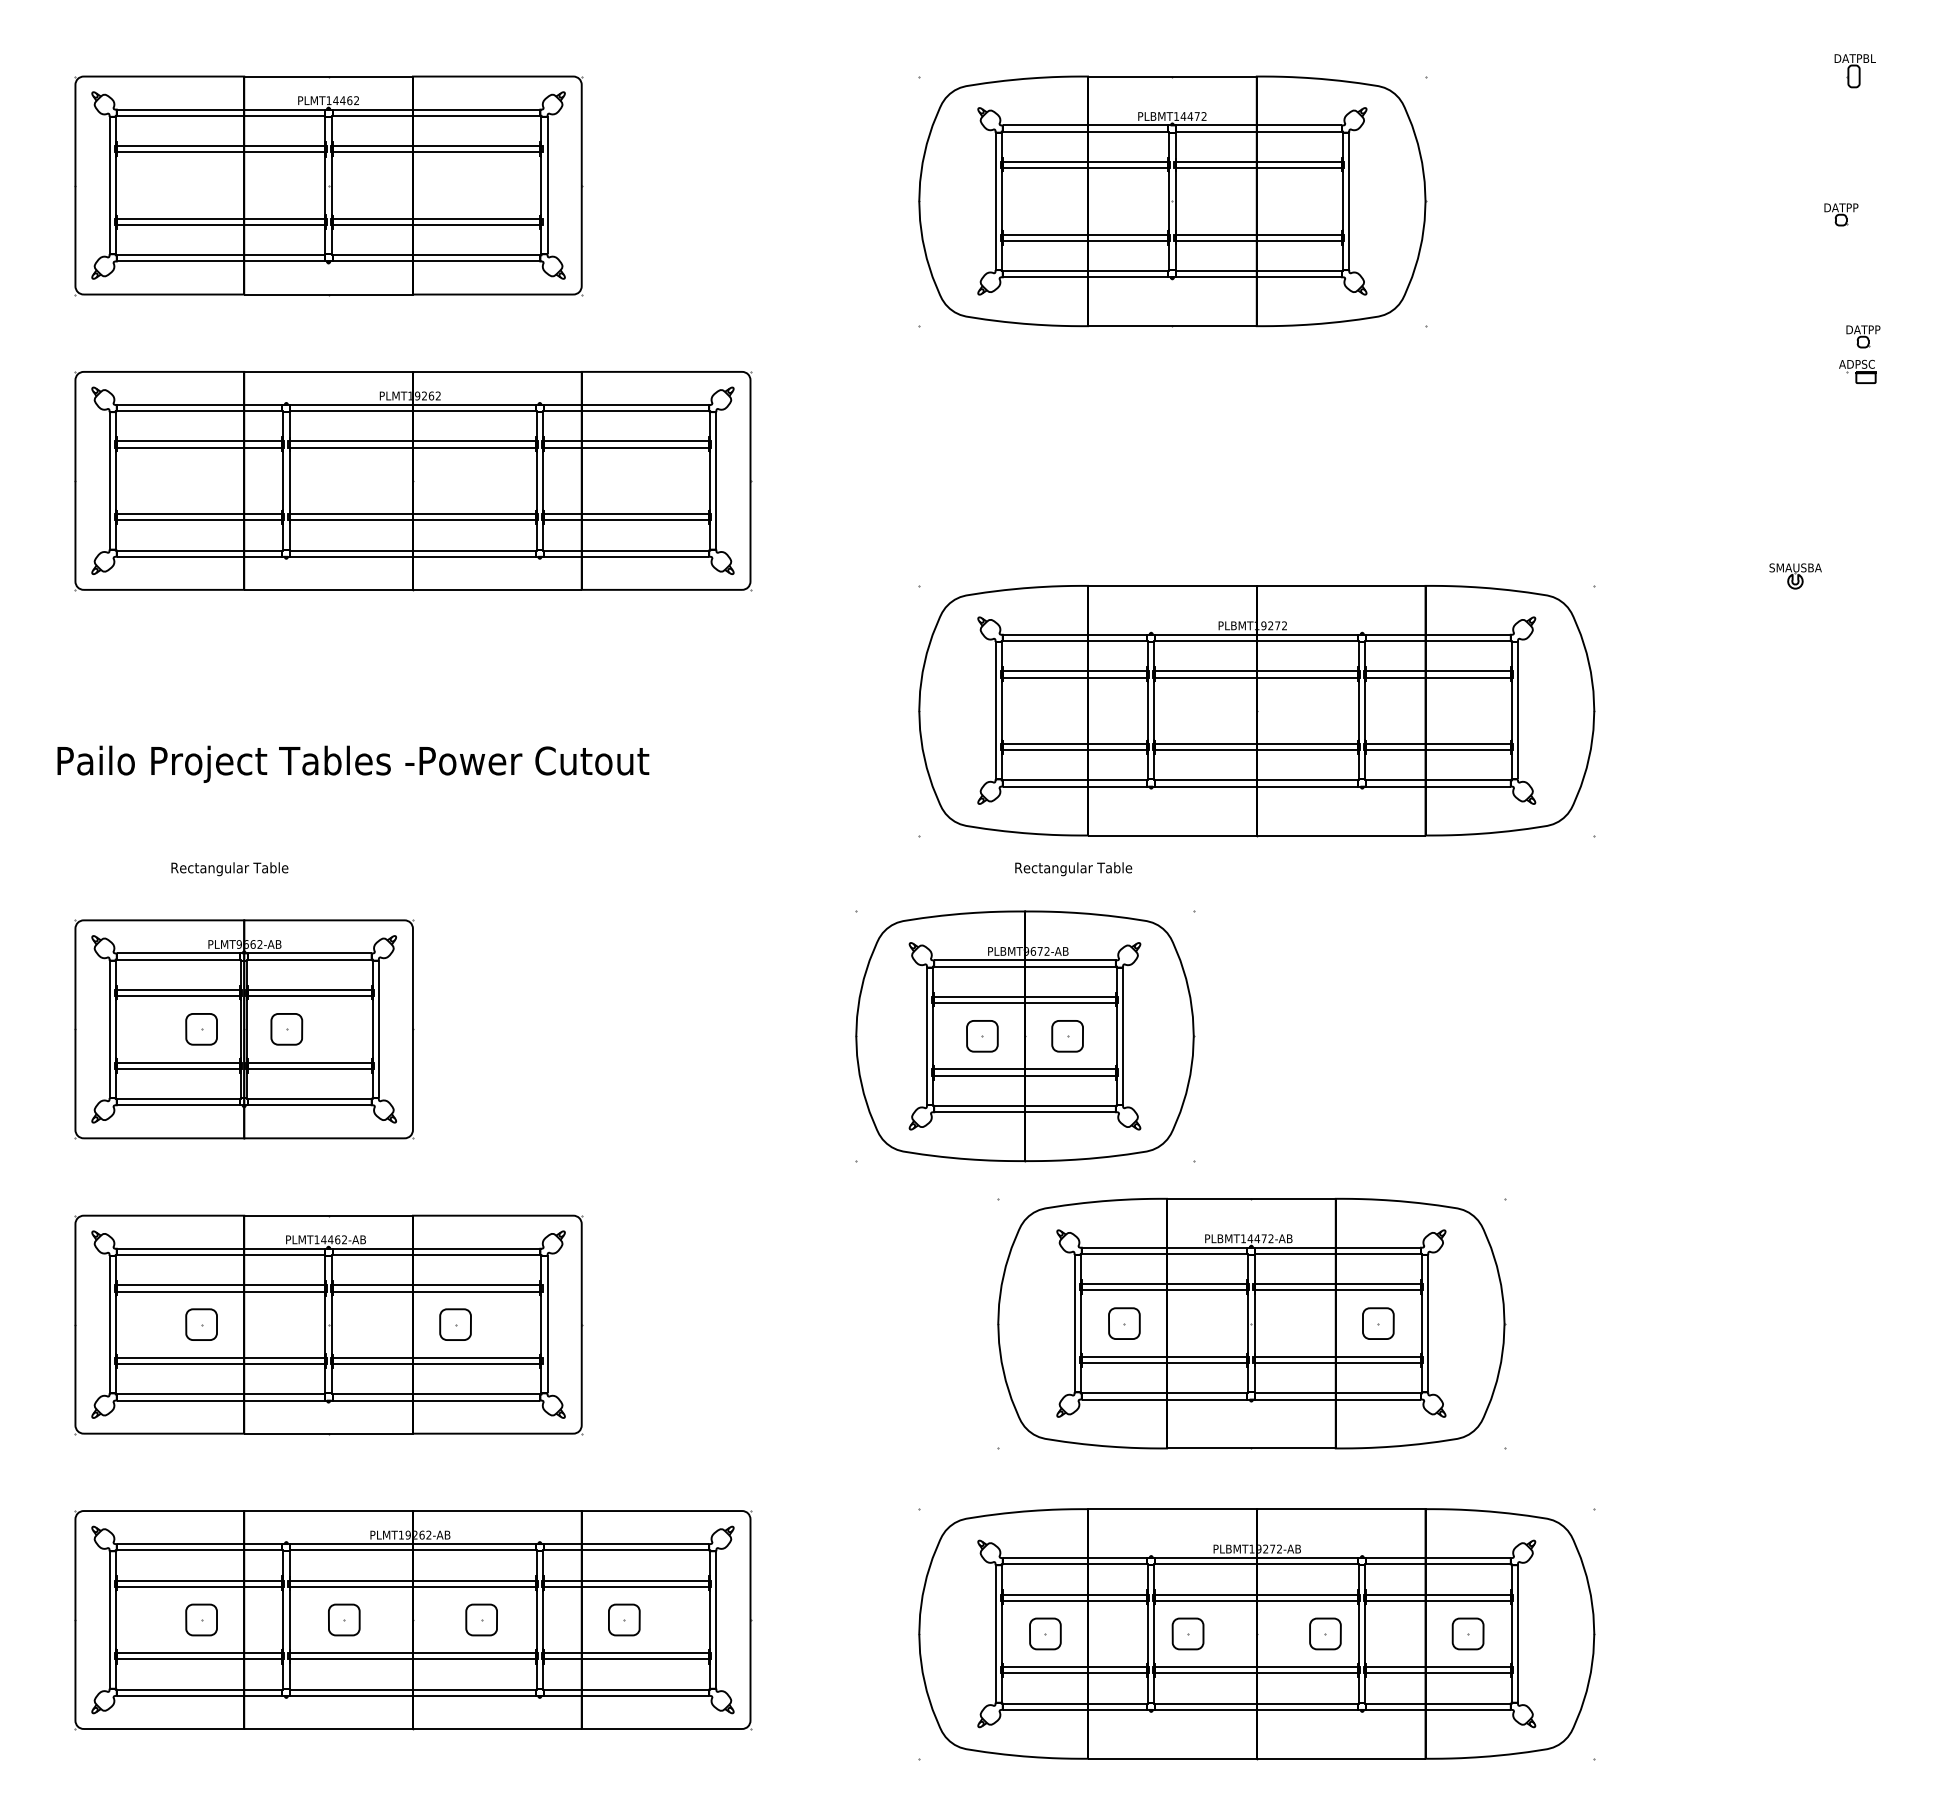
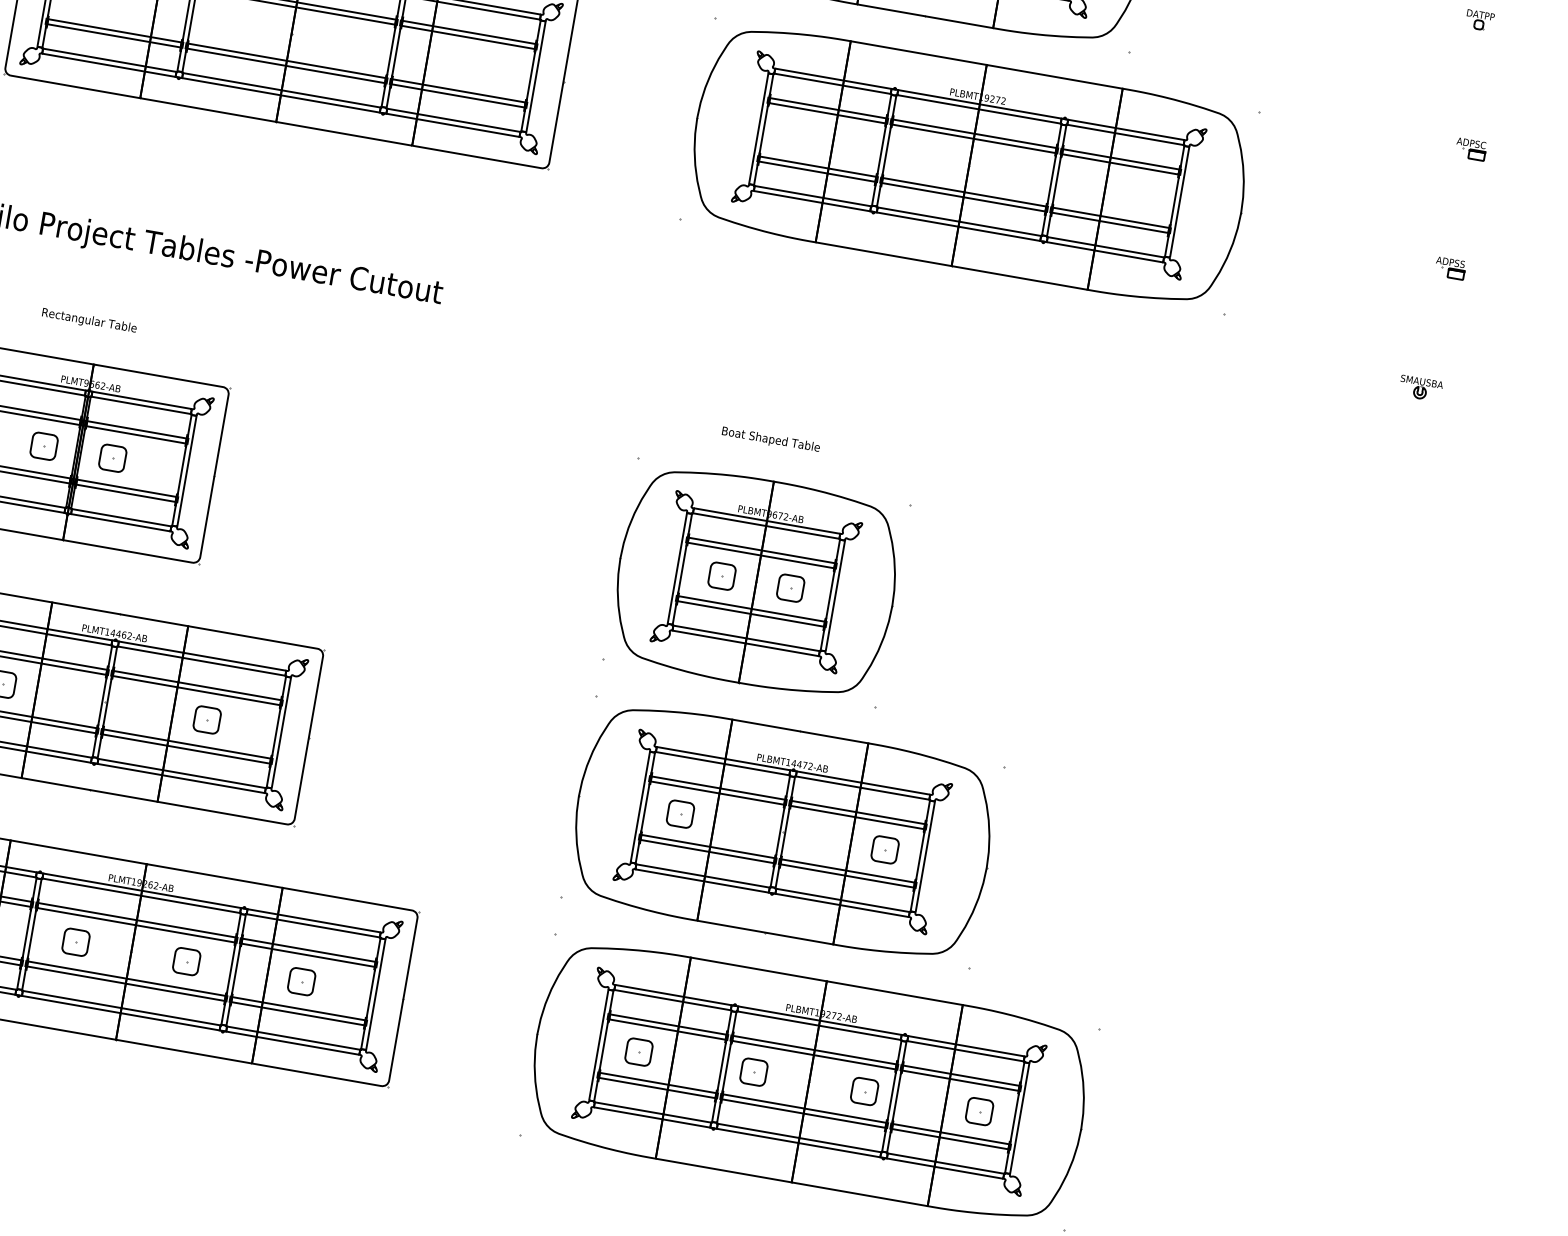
part: (1863, 336) -> (1480, 121), removed
part: (1857, 519) -> (1450, 268), added
part: (1795, 576) -> (1420, 388), moved
part: (1256, 711) -> (968, 166), moved
text: (1076, 869) -> (771, 440), Rectangular Table -> Boat Shaped Table
part: (1025, 1036) -> (756, 582), moved
part: (1251, 1323) -> (782, 831), moved

